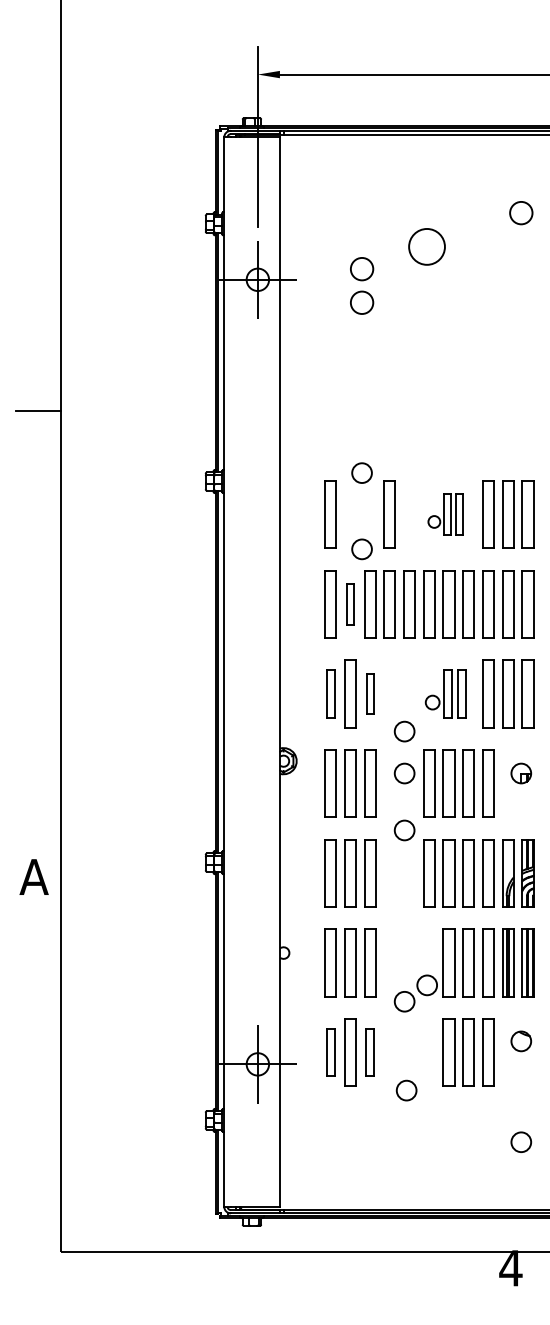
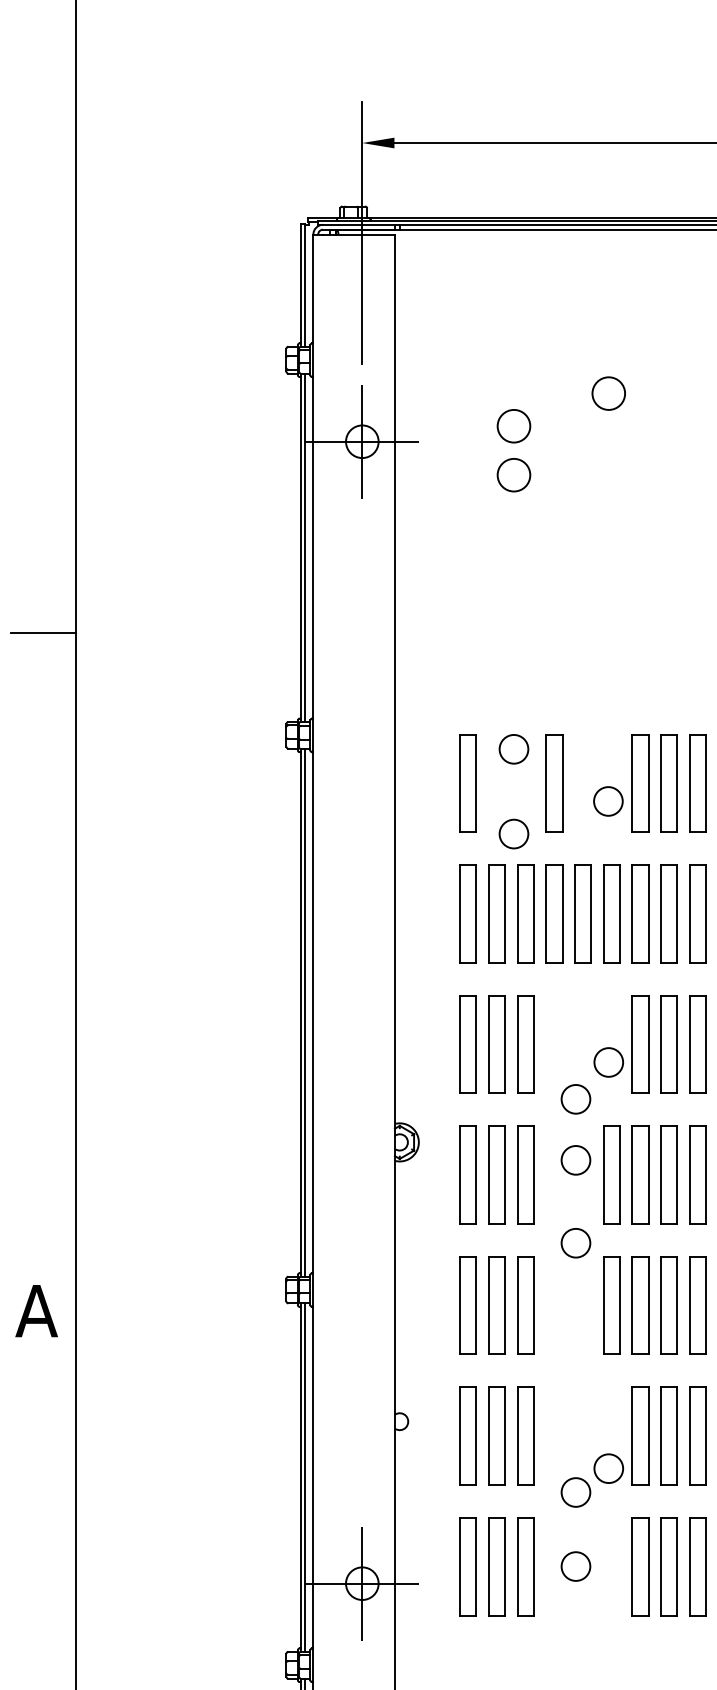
circle: (427, 246) -> (609, 393), size x0.62
circle: (361, 472) -> (513, 748), moved
part: (445, 514) -> (635, 783), size x1.67
part: (350, 604) -> (497, 914), size x1.67
part: (330, 693) -> (468, 1043), size x1.43
part: (370, 693) -> (526, 1043), size x1.67
part: (445, 693) -> (635, 1043), size x1.43
part: (330, 1052) -> (468, 1566), size x1.43
part: (370, 1052) -> (526, 1566), size x1.43
circle: (406, 1090) -> (575, 1566), moved

